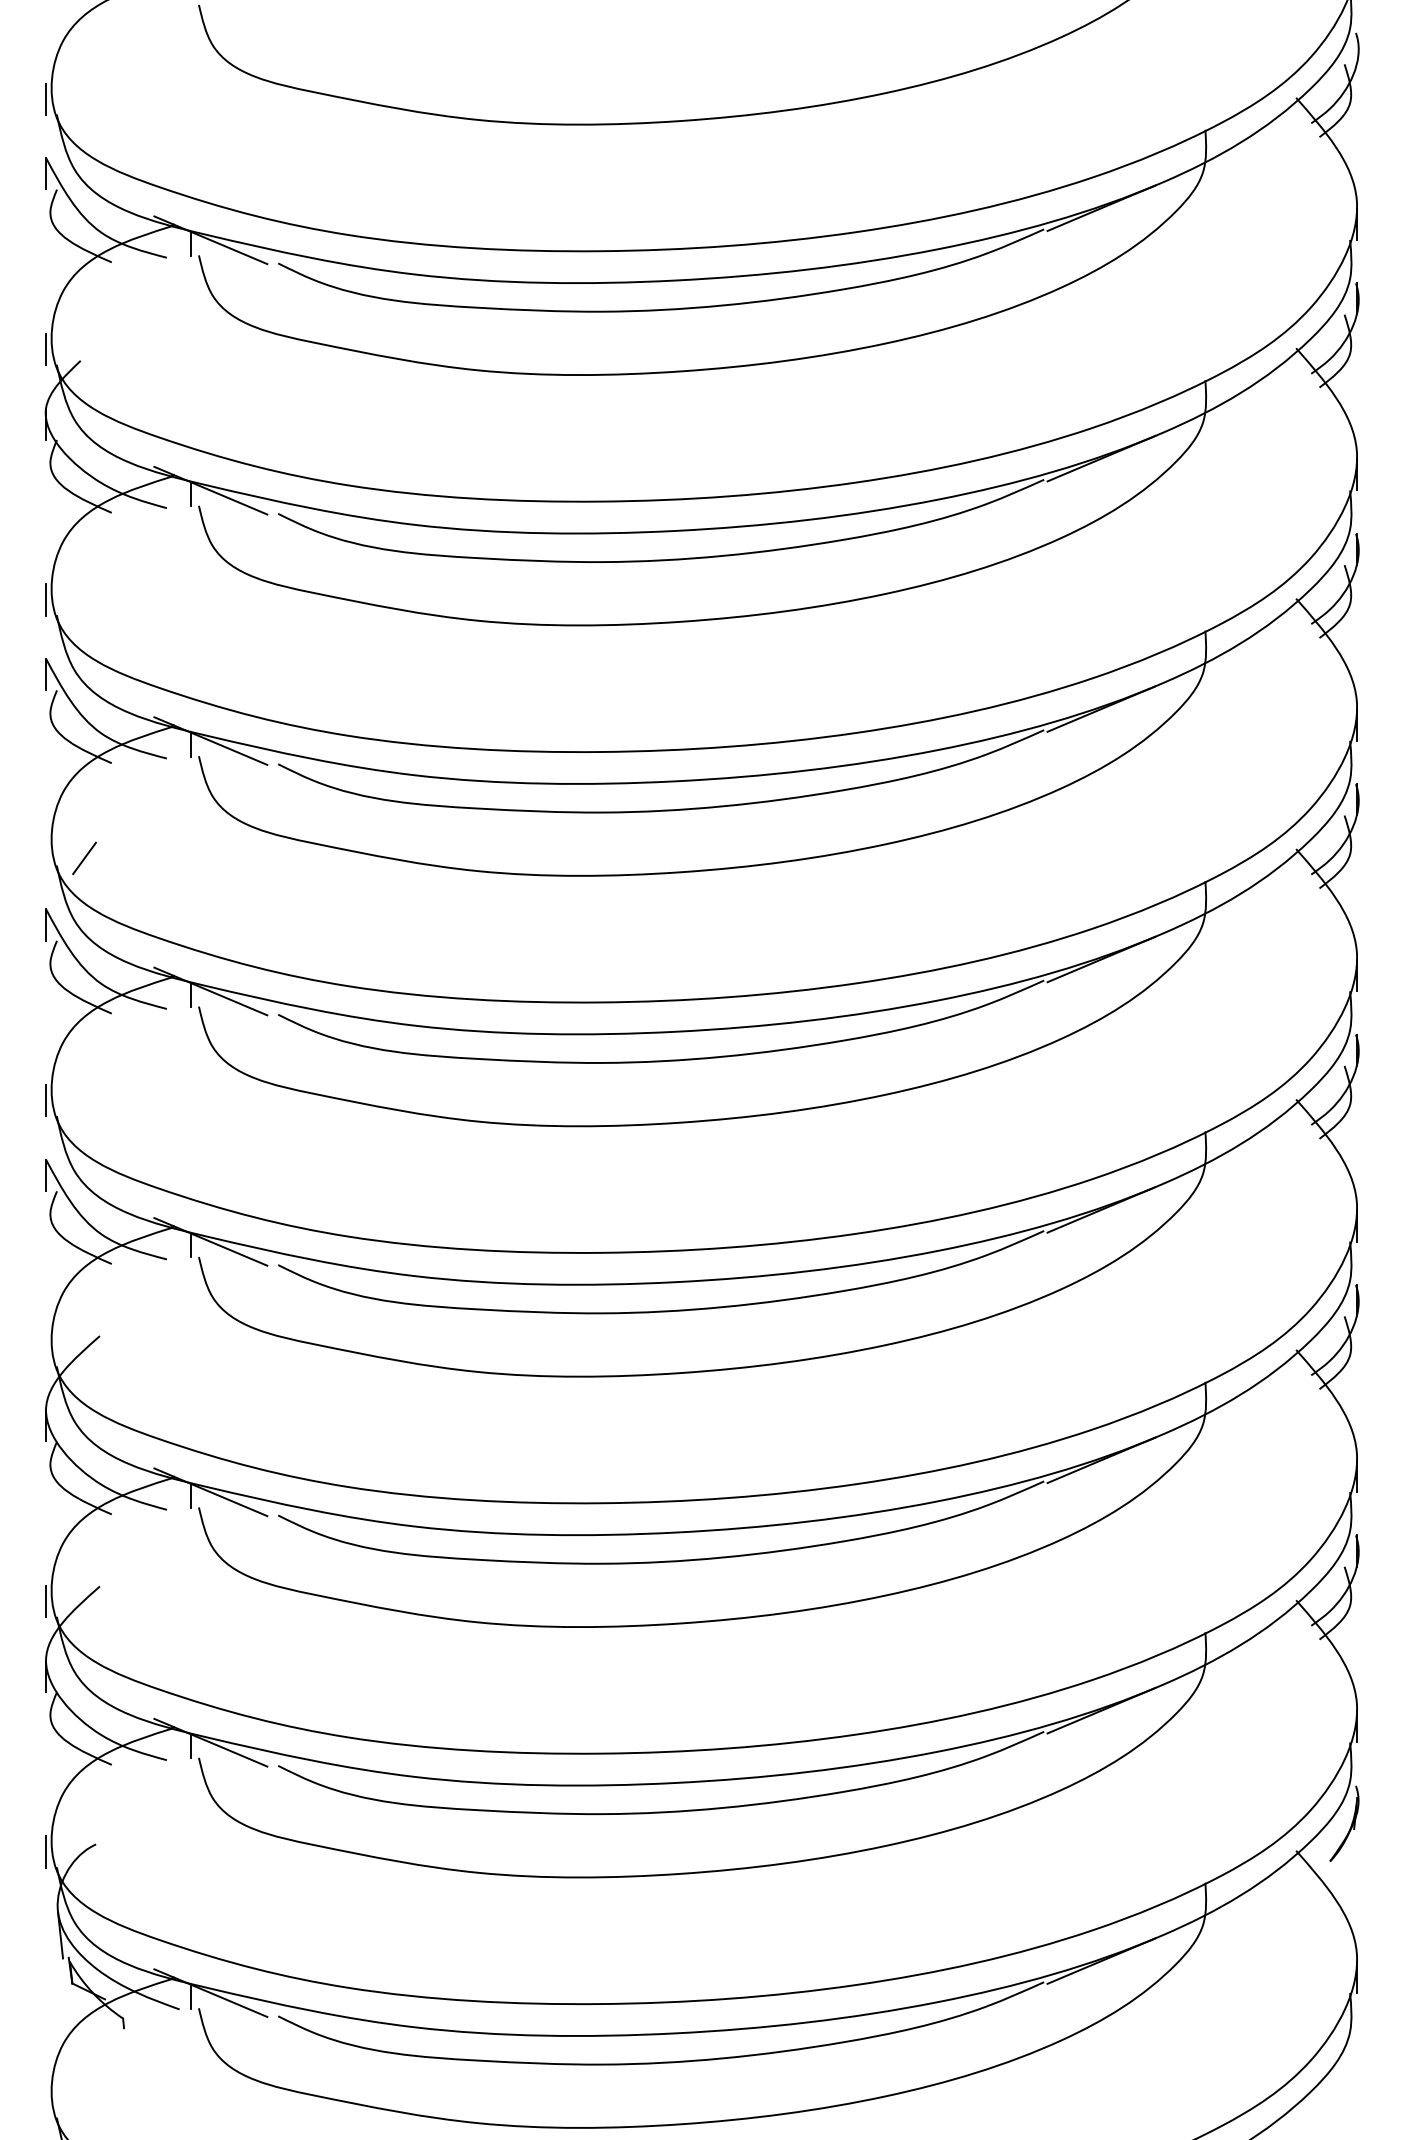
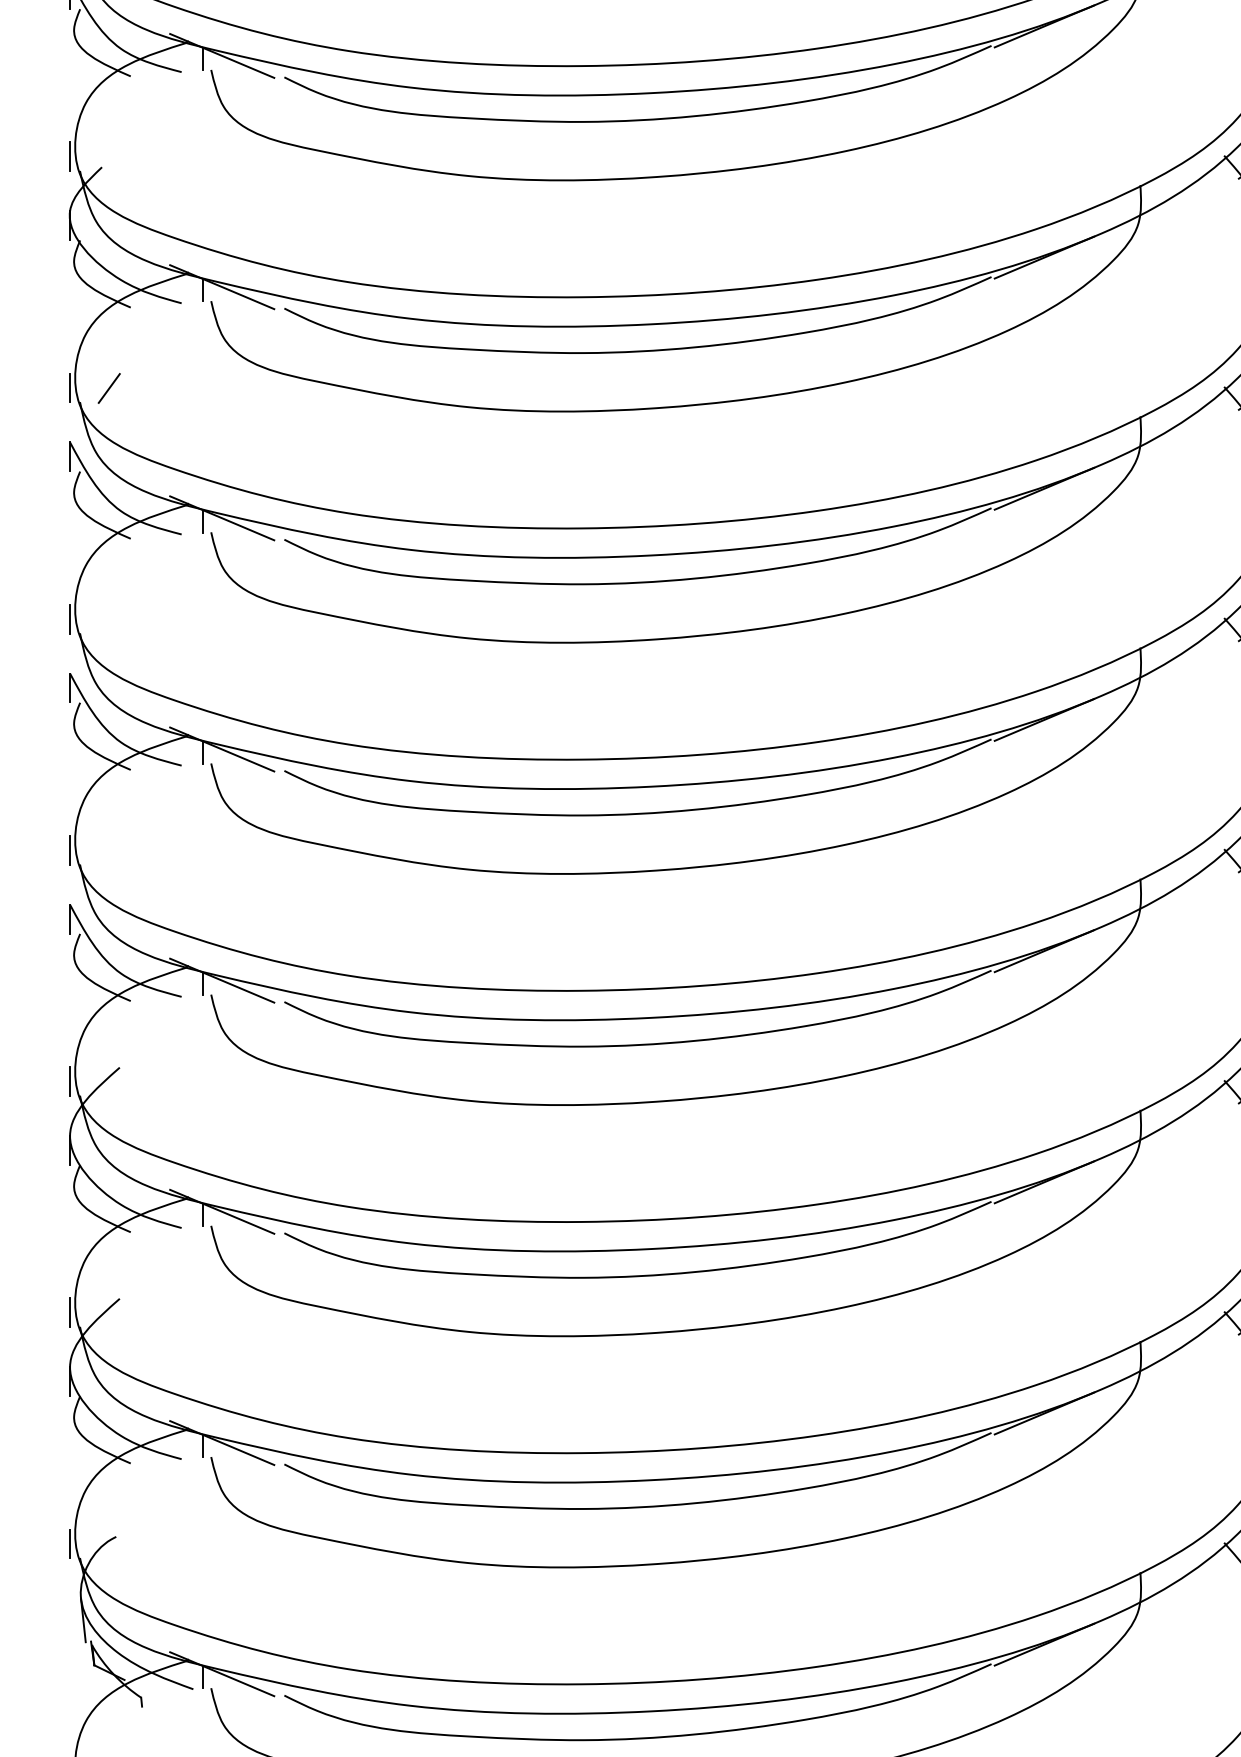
line: (46, 849) -> (70, 618), added
line: (84, 858) -> (109, 388), moved
line: (46, 1350) -> (70, 1080), added

